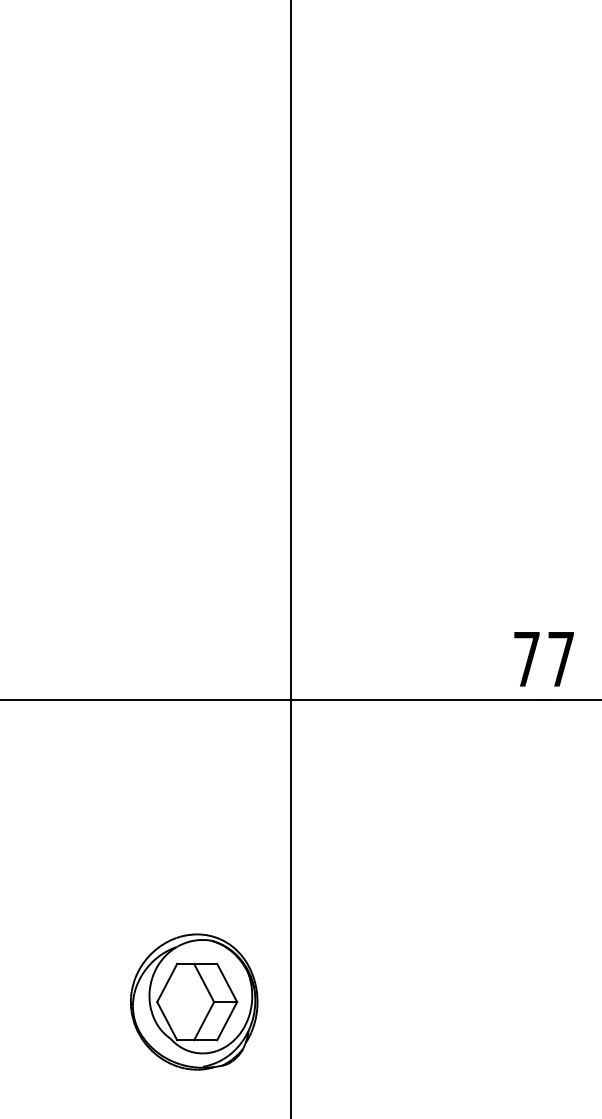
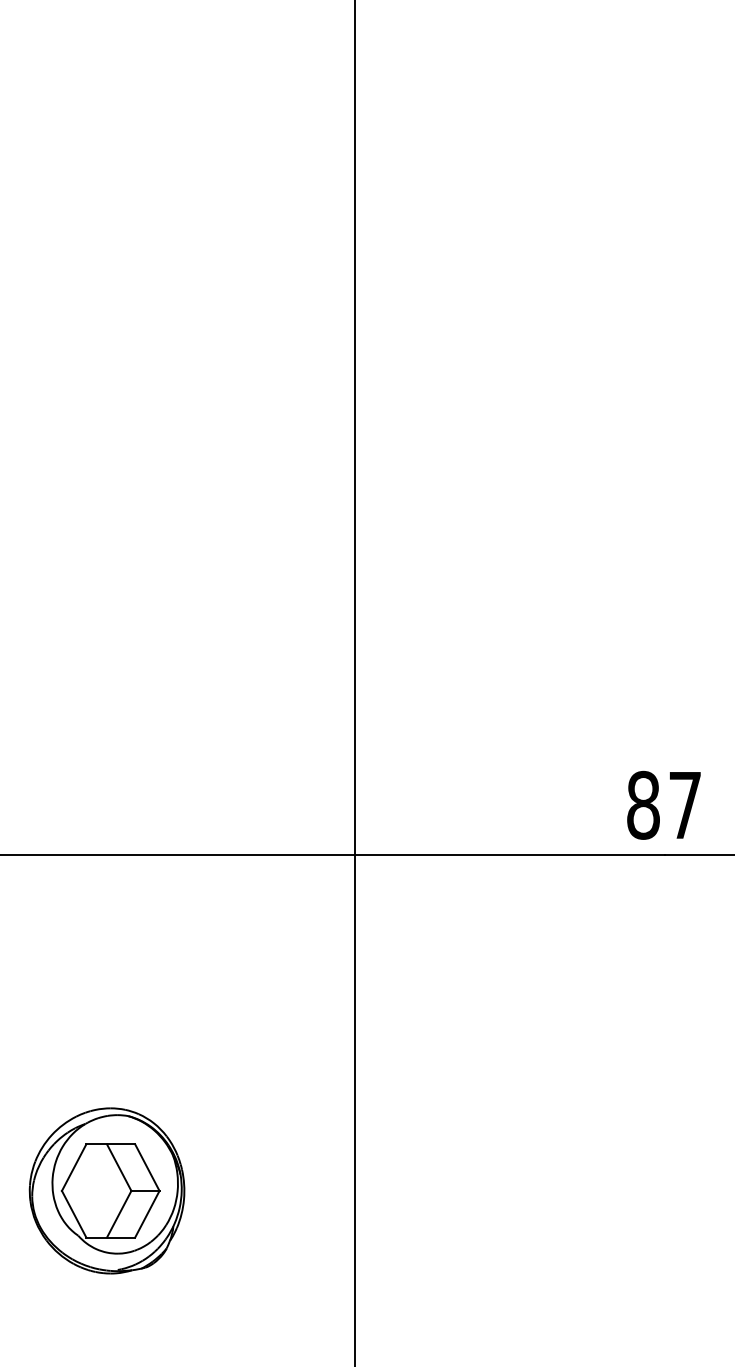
text: (527, 658) -> (643, 804), 77 -> 87
part: (193, 1001) -> (106, 1190), moved

